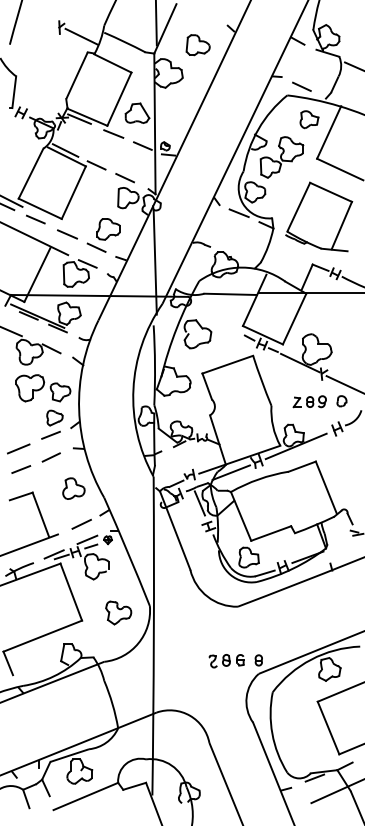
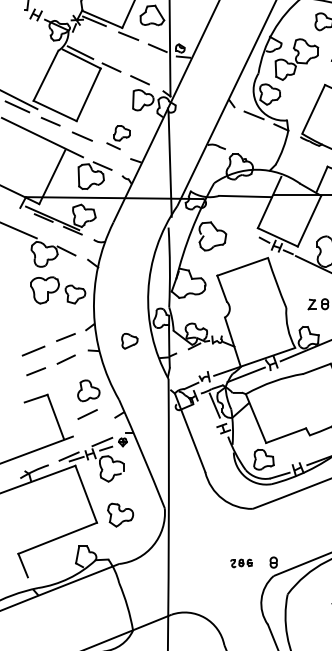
part: (103, 235) -> (118, 137), size x0.7
part: (54, 417) -> (129, 340), moved
line: (81, 523) -> (87, 413), moved
part: (118, 612) -> (120, 514), moved
part: (226, 661) -> (241, 563), size x0.6

